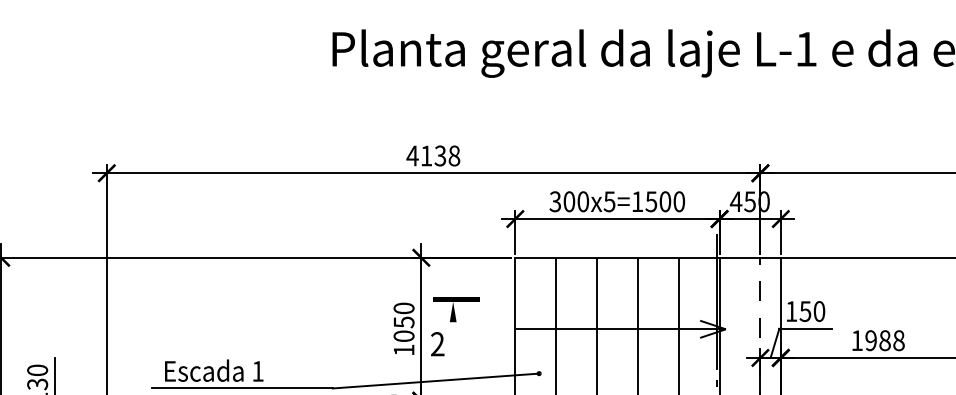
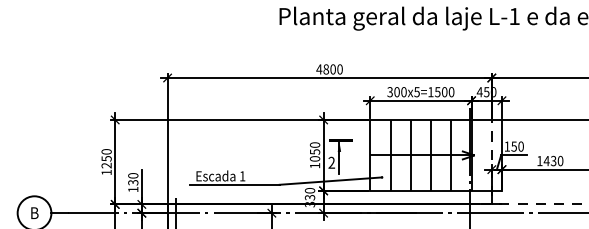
text: (439, 156) -> (332, 69), 4138 -> 4800
line: (453, 333) -> (339, 157), added
text: (884, 339) -> (553, 160), 1988 -> 1430

